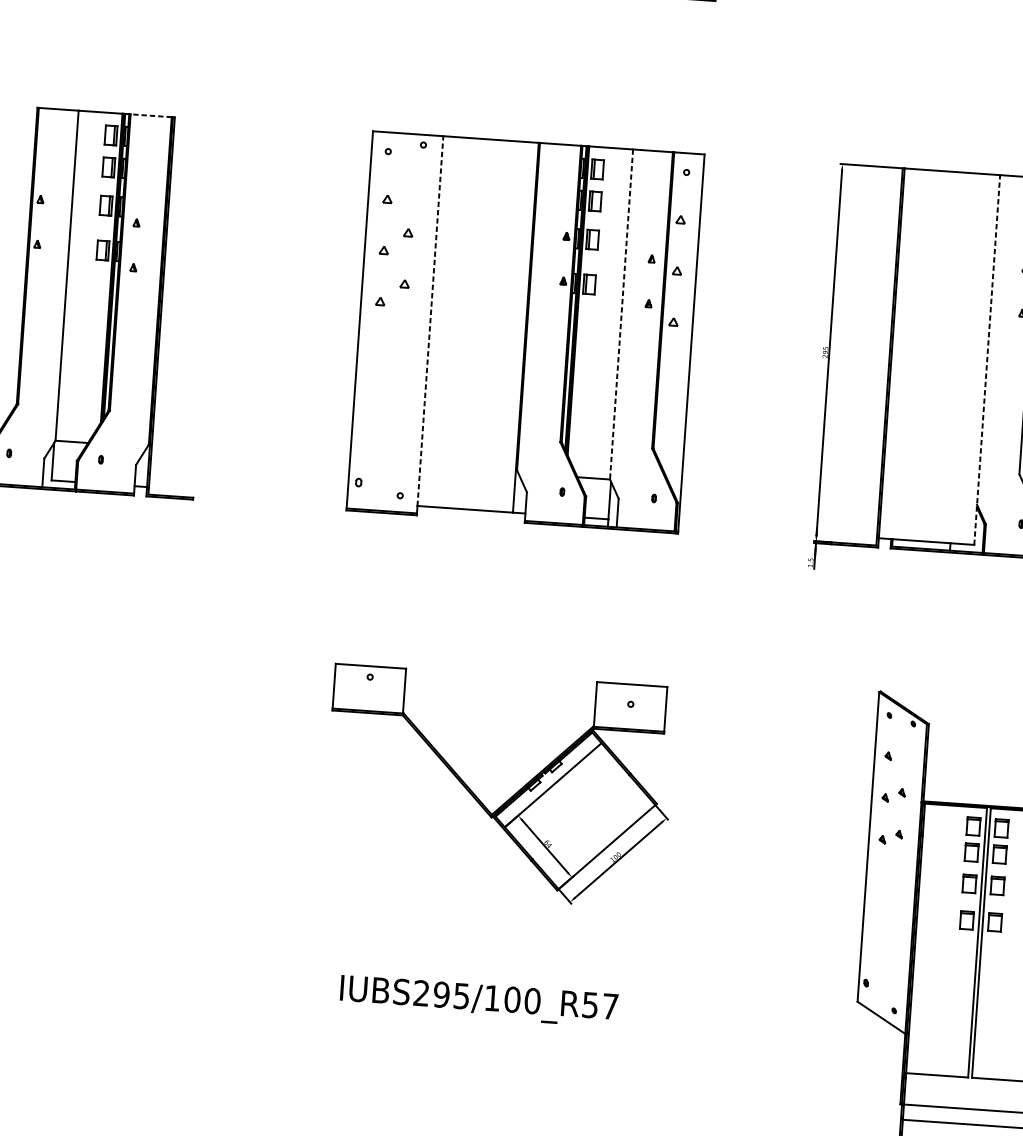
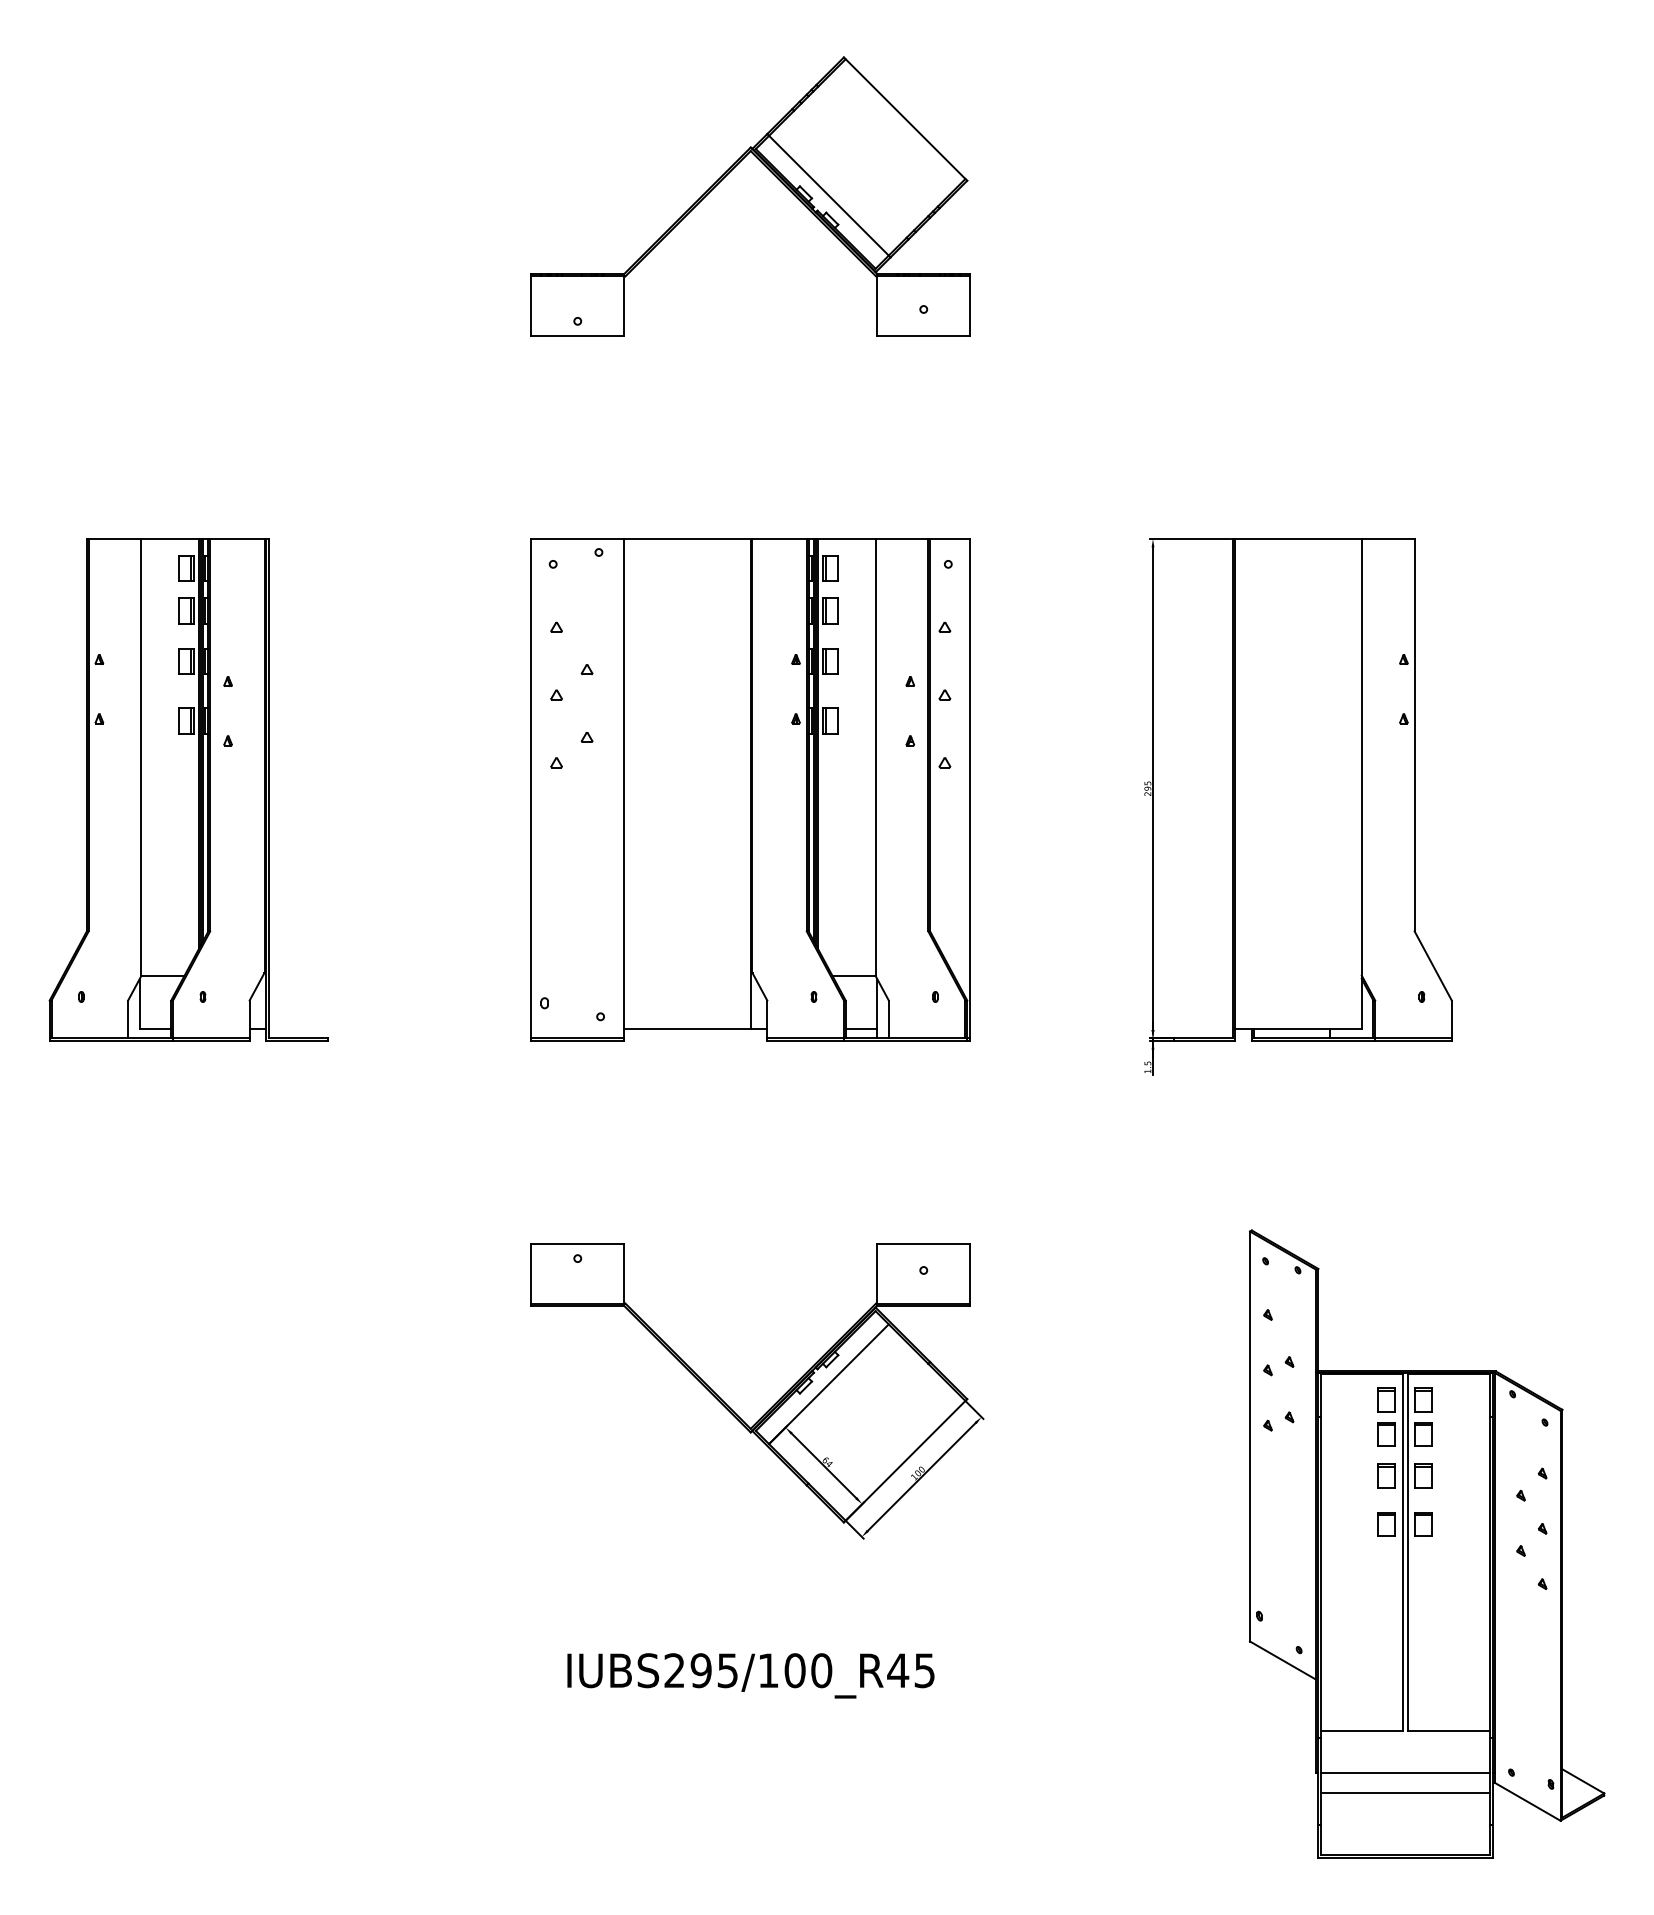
line: (150, 115) -> (236, 538), dashed -> solid
line: (621, 314) -> (875, 757), dashed -> solid
line: (430, 320) -> (624, 783), dashed -> solid
line: (987, 359) -> (1361, 783), dashed -> solid
text: (599, 1005) -> (910, 1670), IUBS295/100_R57 -> IUBS295/100_R45

